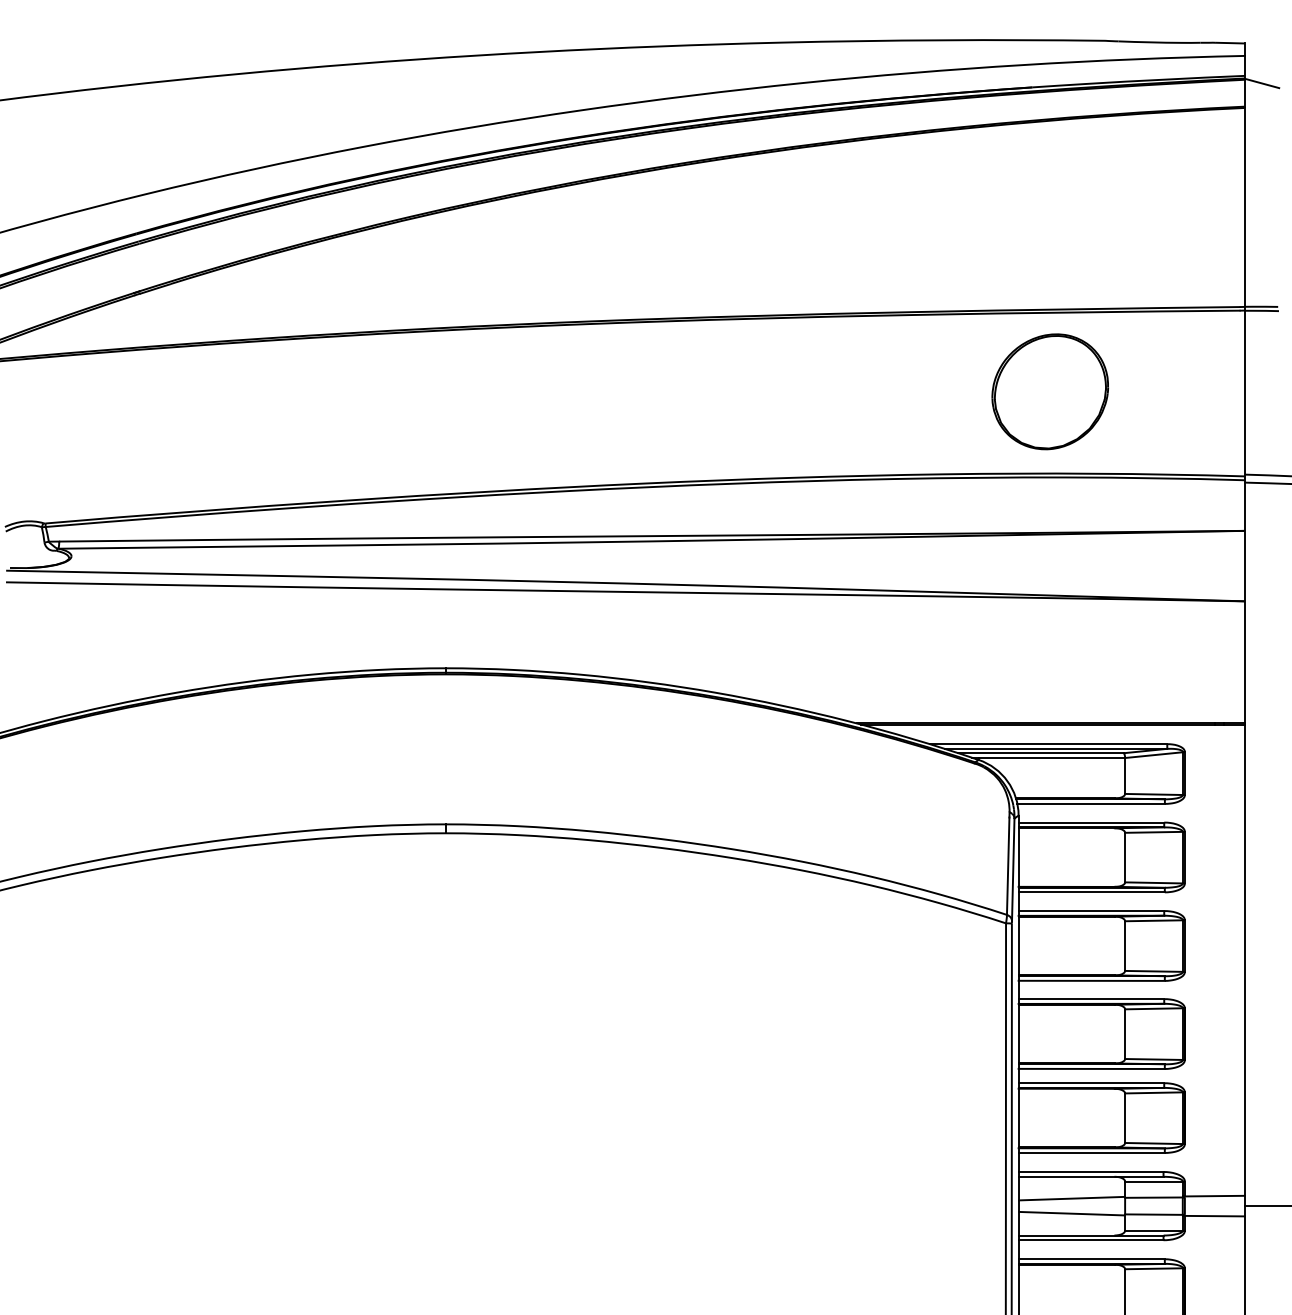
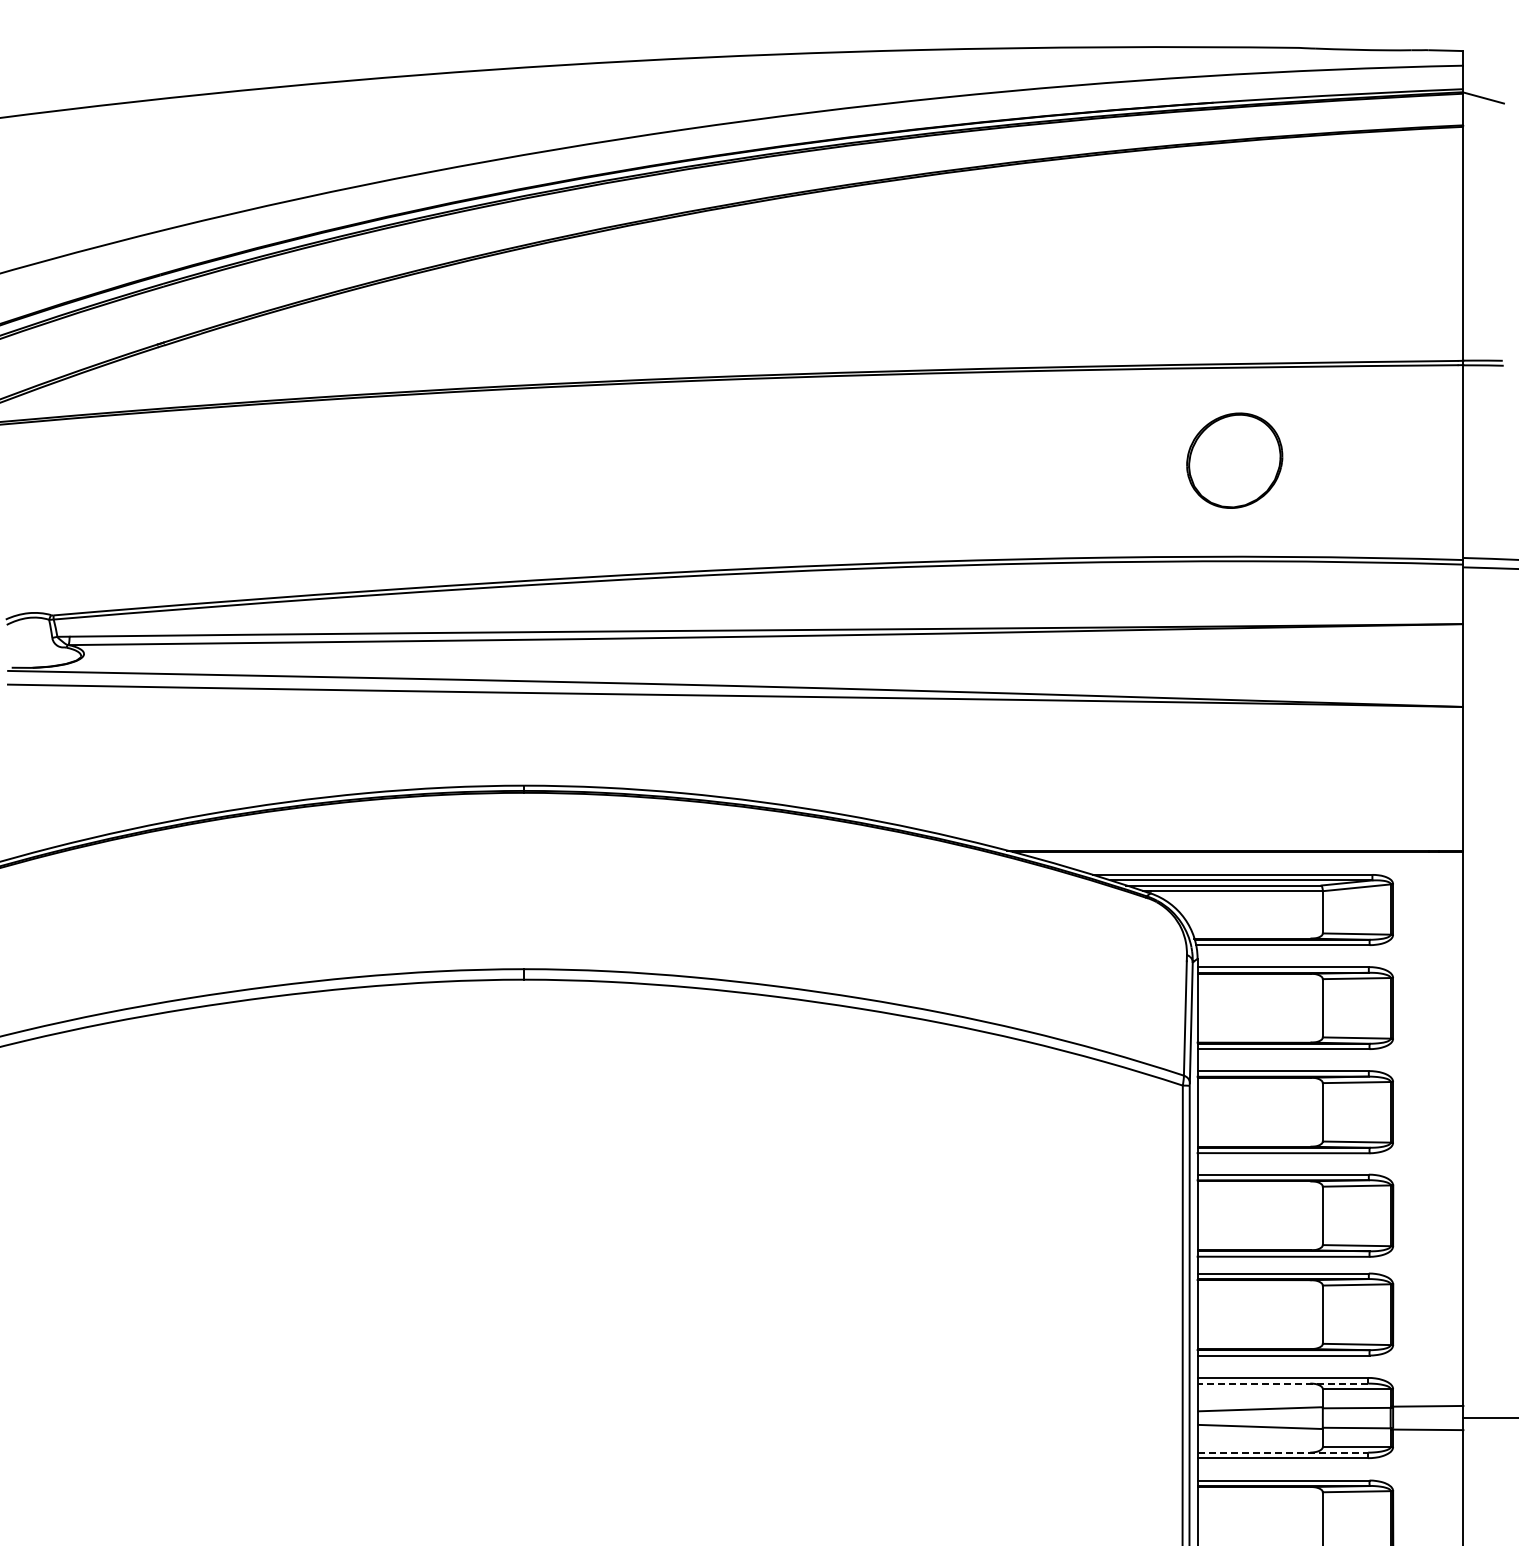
part: (1049, 391) -> (1234, 460), size x0.7
line: (1090, 1176) -> (1282, 1383), solid -> dashed
line: (1091, 1235) -> (1283, 1452), solid -> dashed

